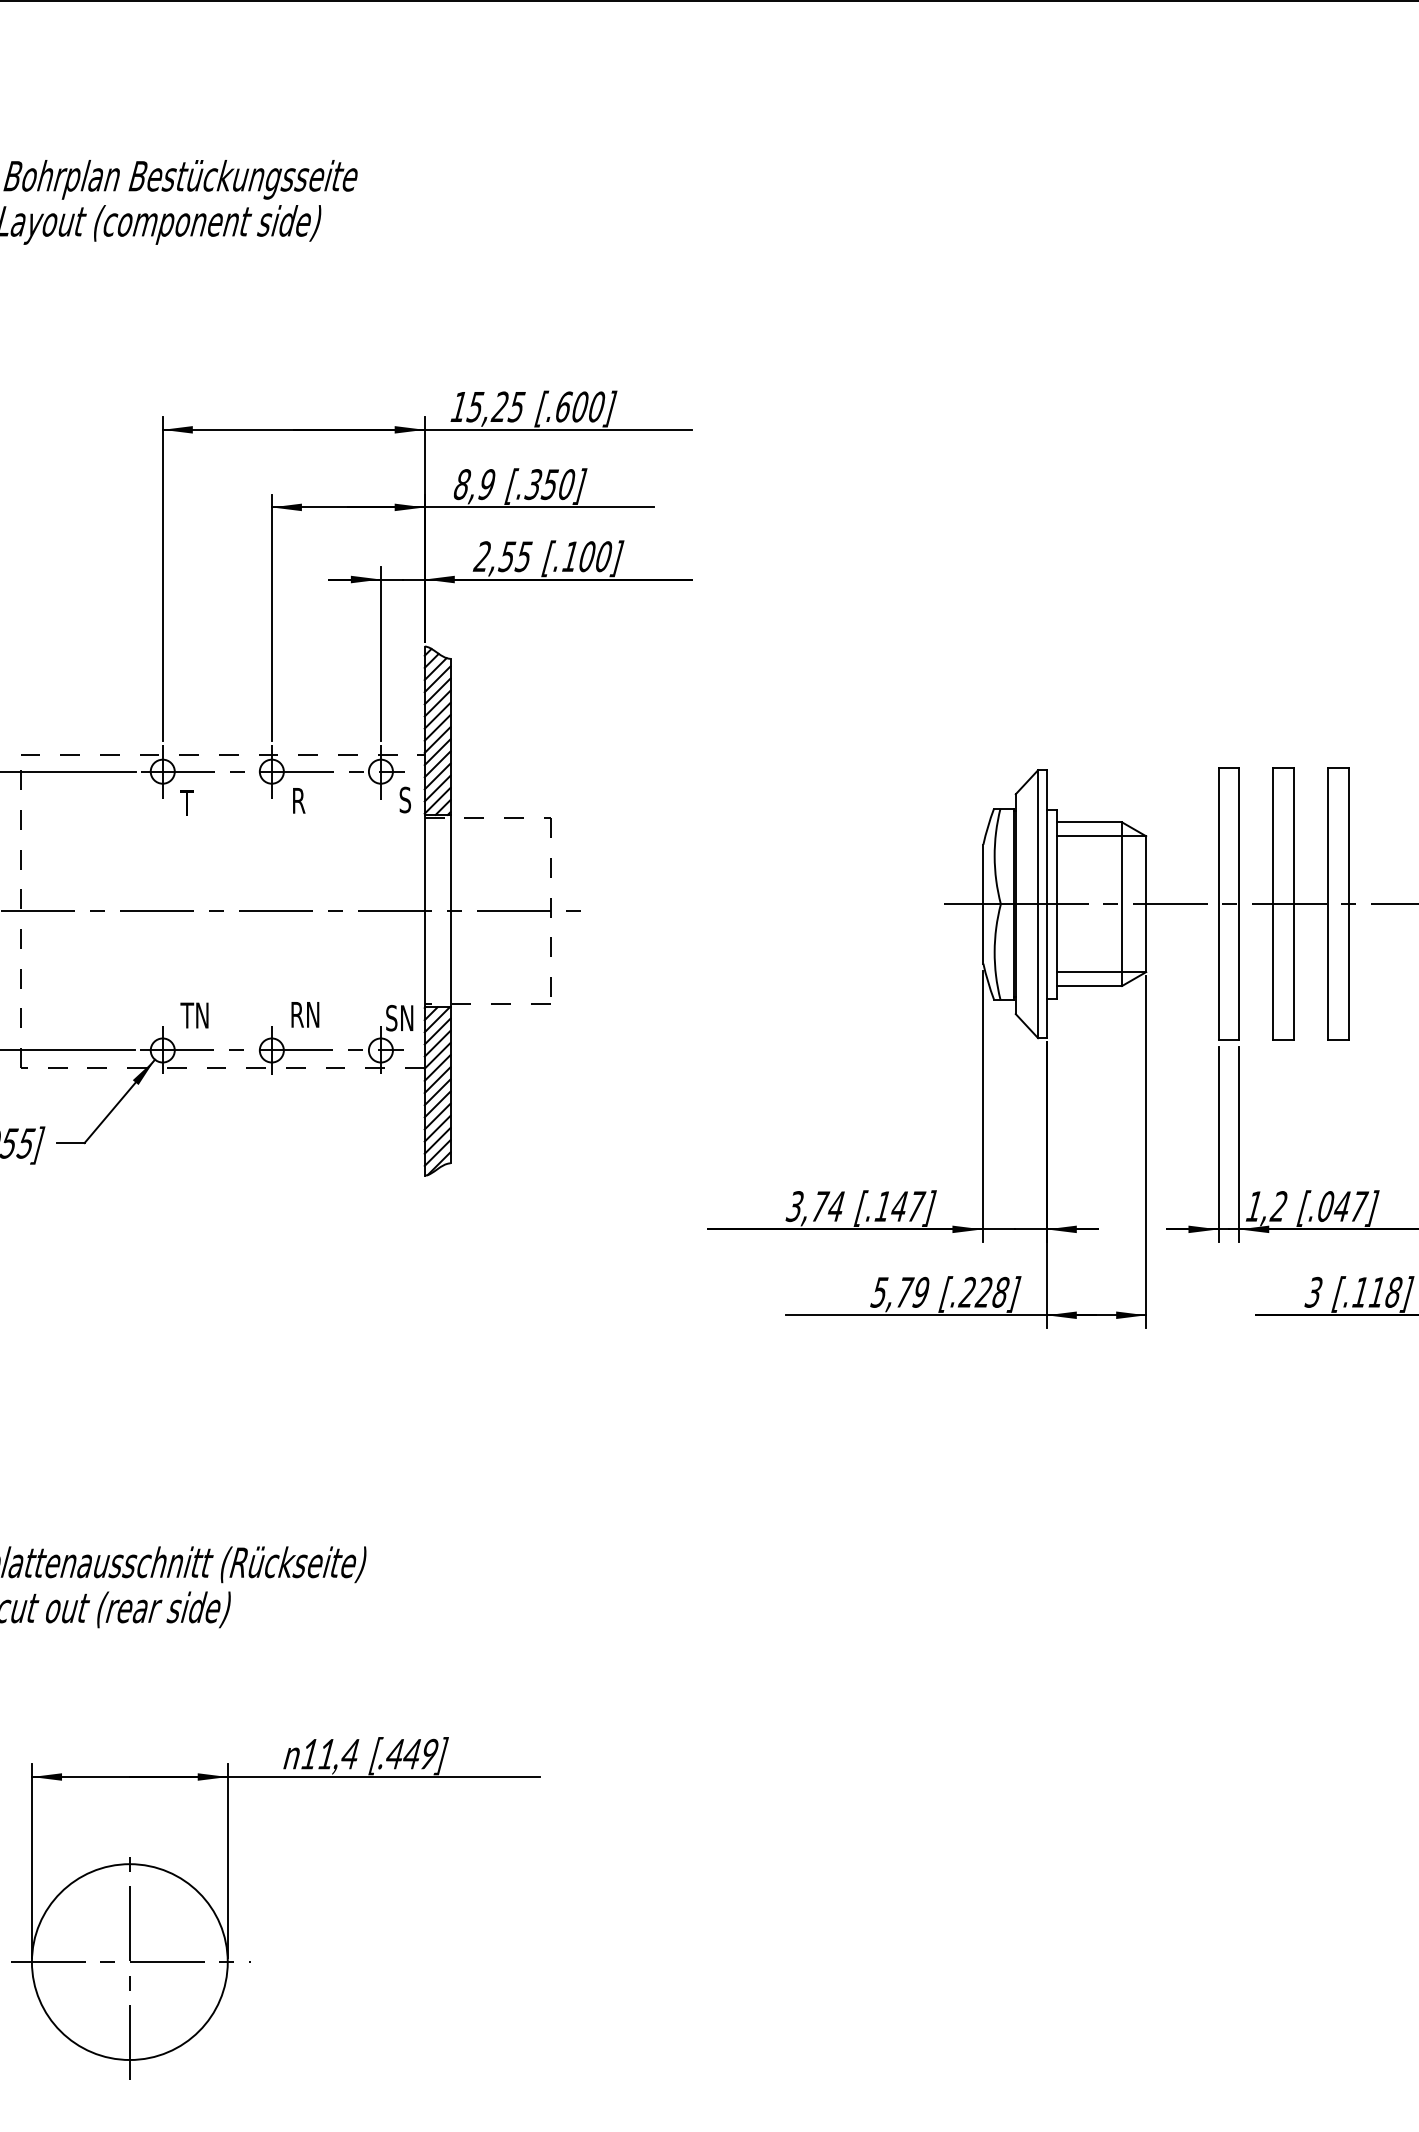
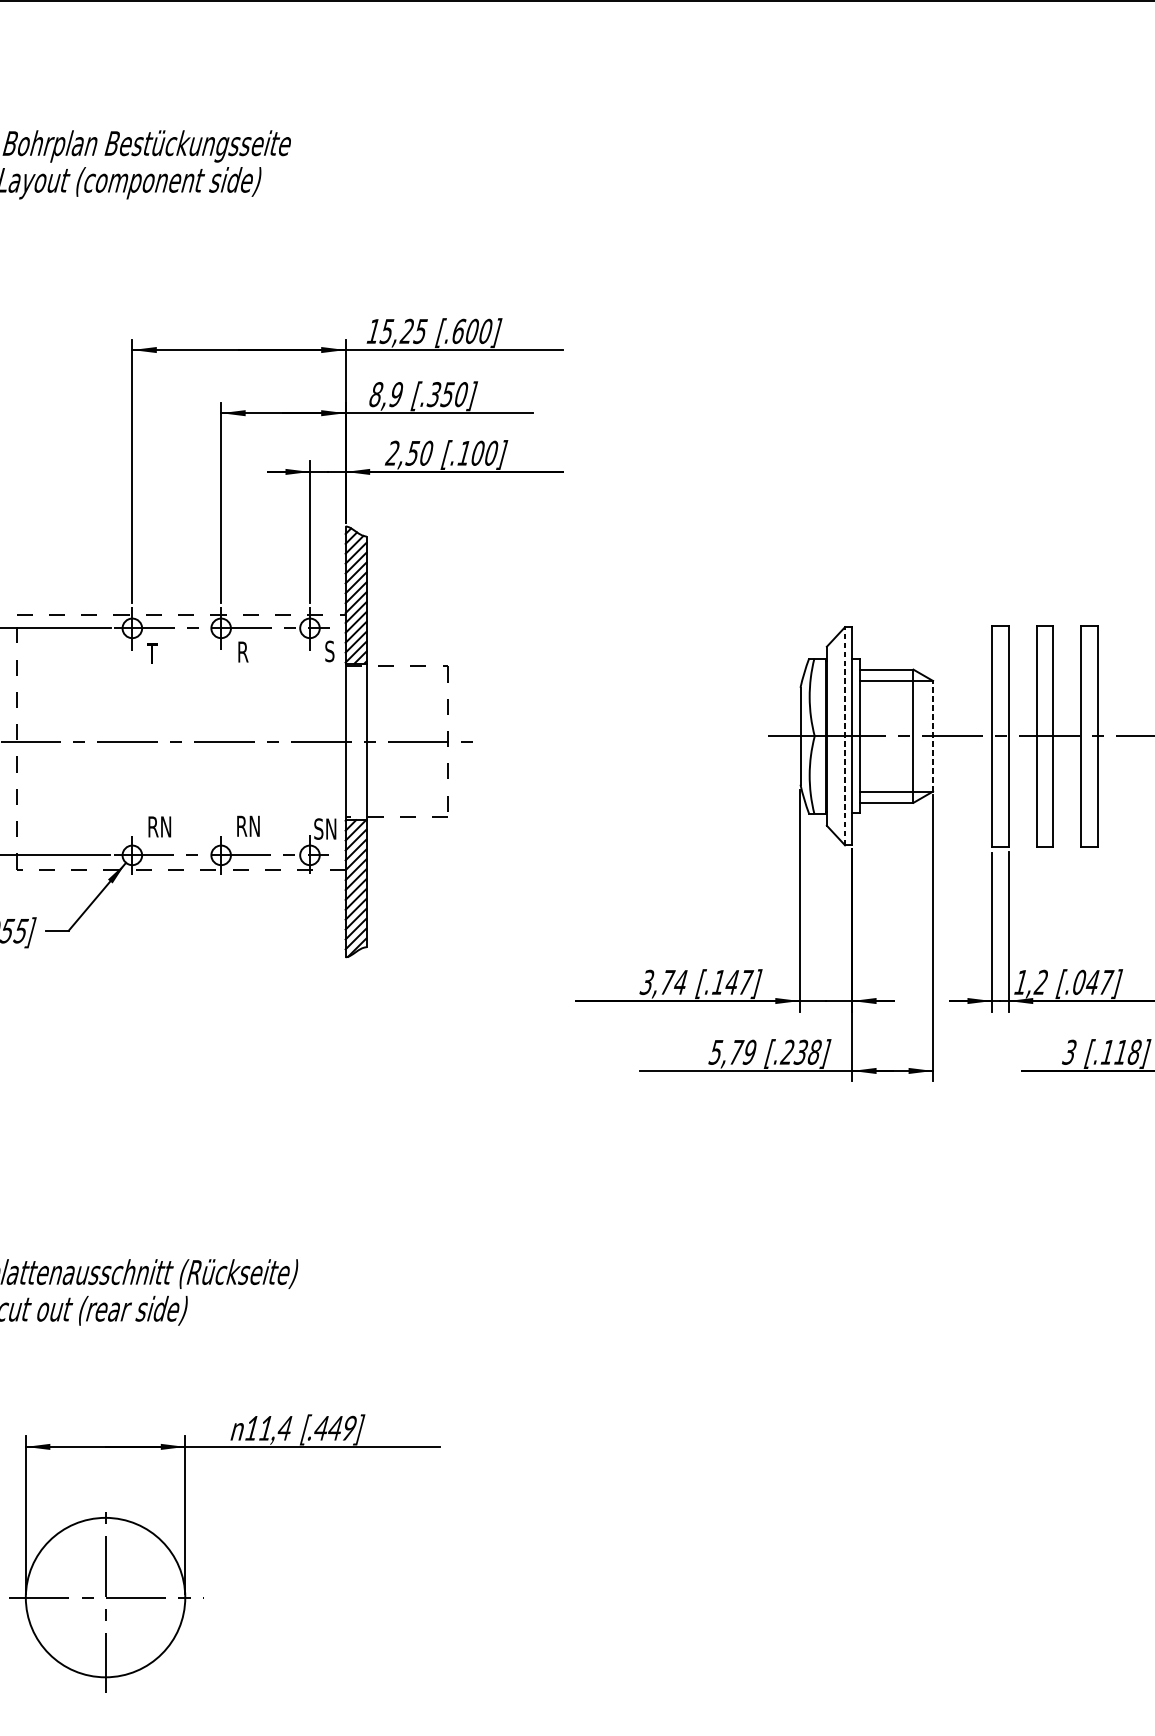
text: (523, 556) -> (426, 453), 2,55 -> 2,50
line: (1038, 904) -> (845, 736), solid -> dashed
line: (1146, 904) -> (933, 736), solid -> dashed
text: (195, 1015) -> (159, 826), TN -> RN
text: (983, 1292) -> (800, 1052), [.228] -> [.238]

